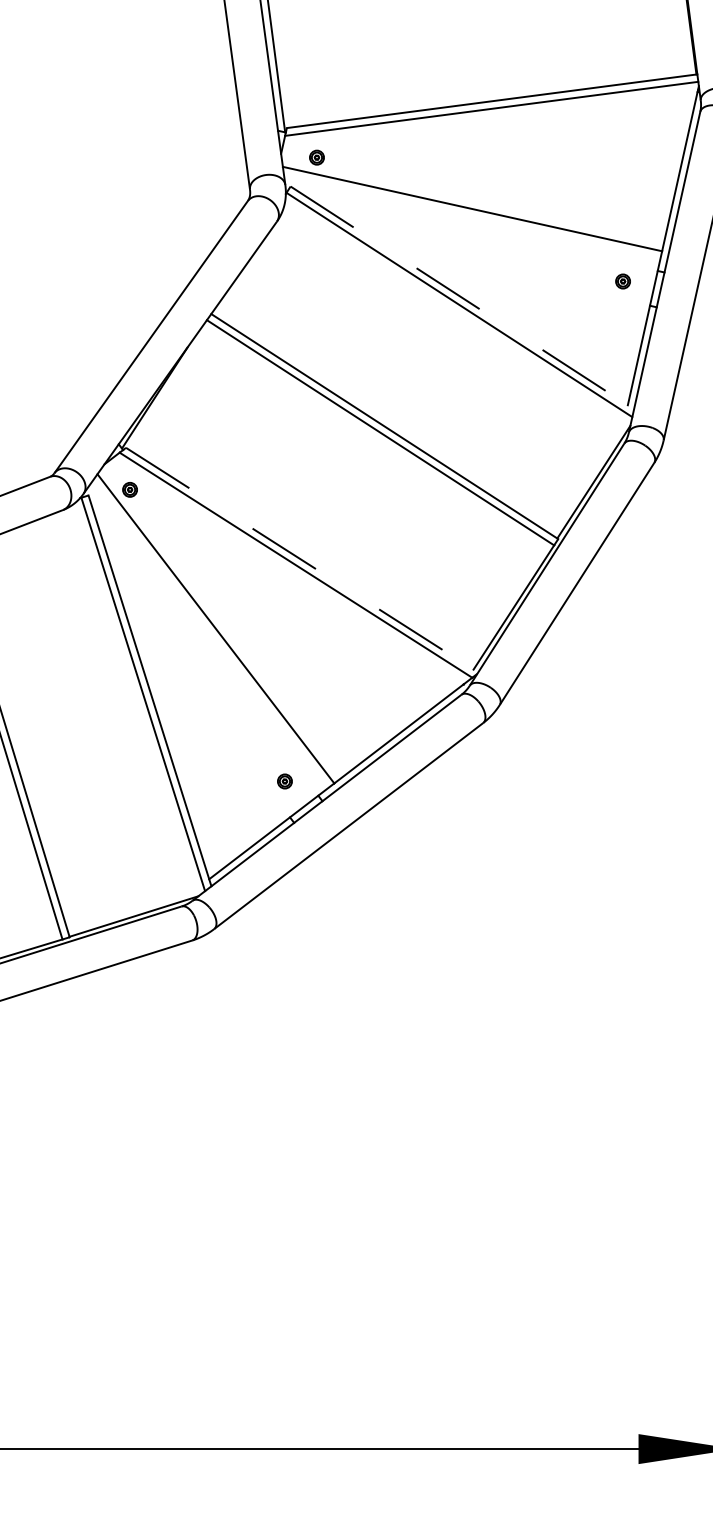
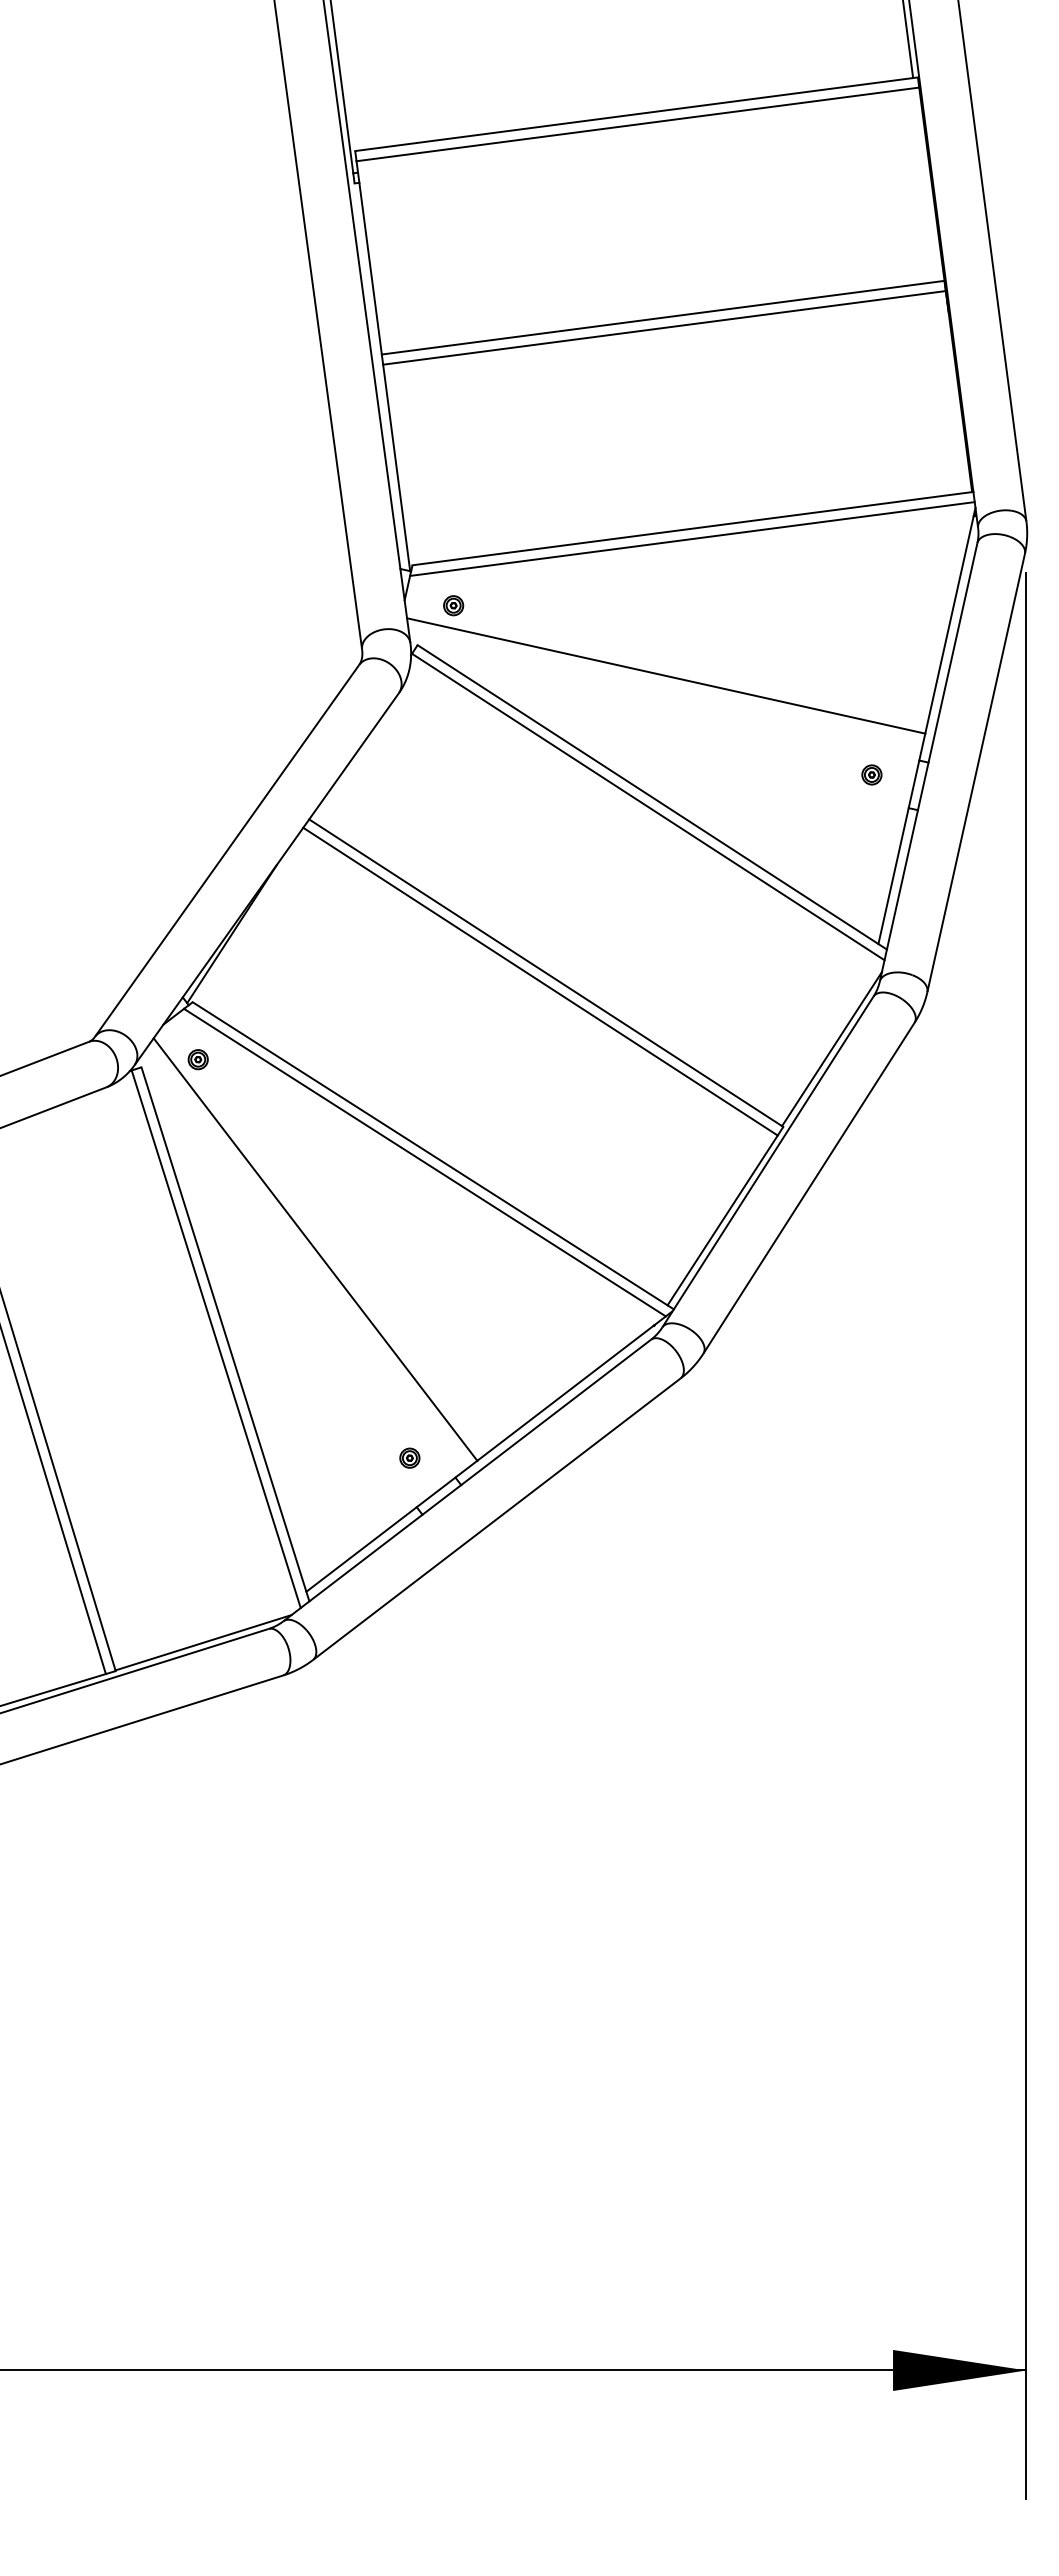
line: (462, 298) -> (652, 797), dashed -> solid
line: (302, 560) -> (433, 1156), dashed -> solid

